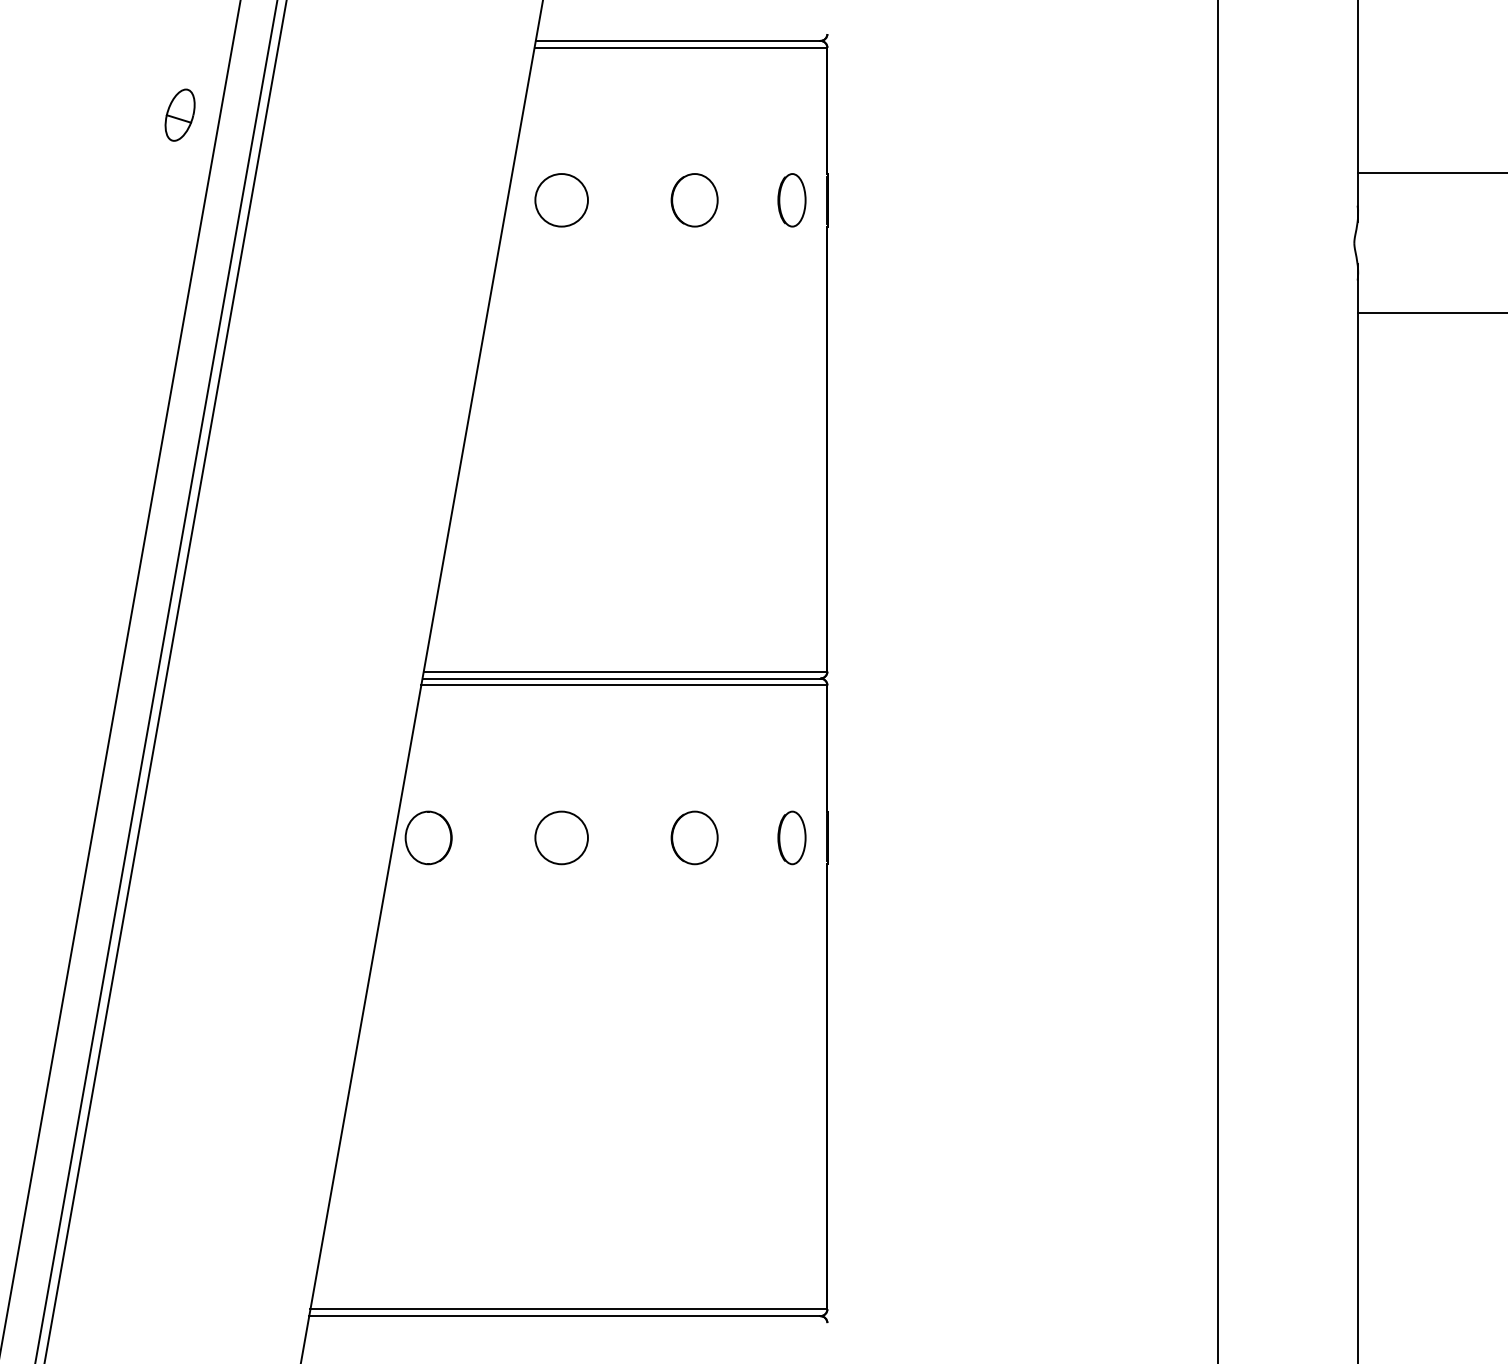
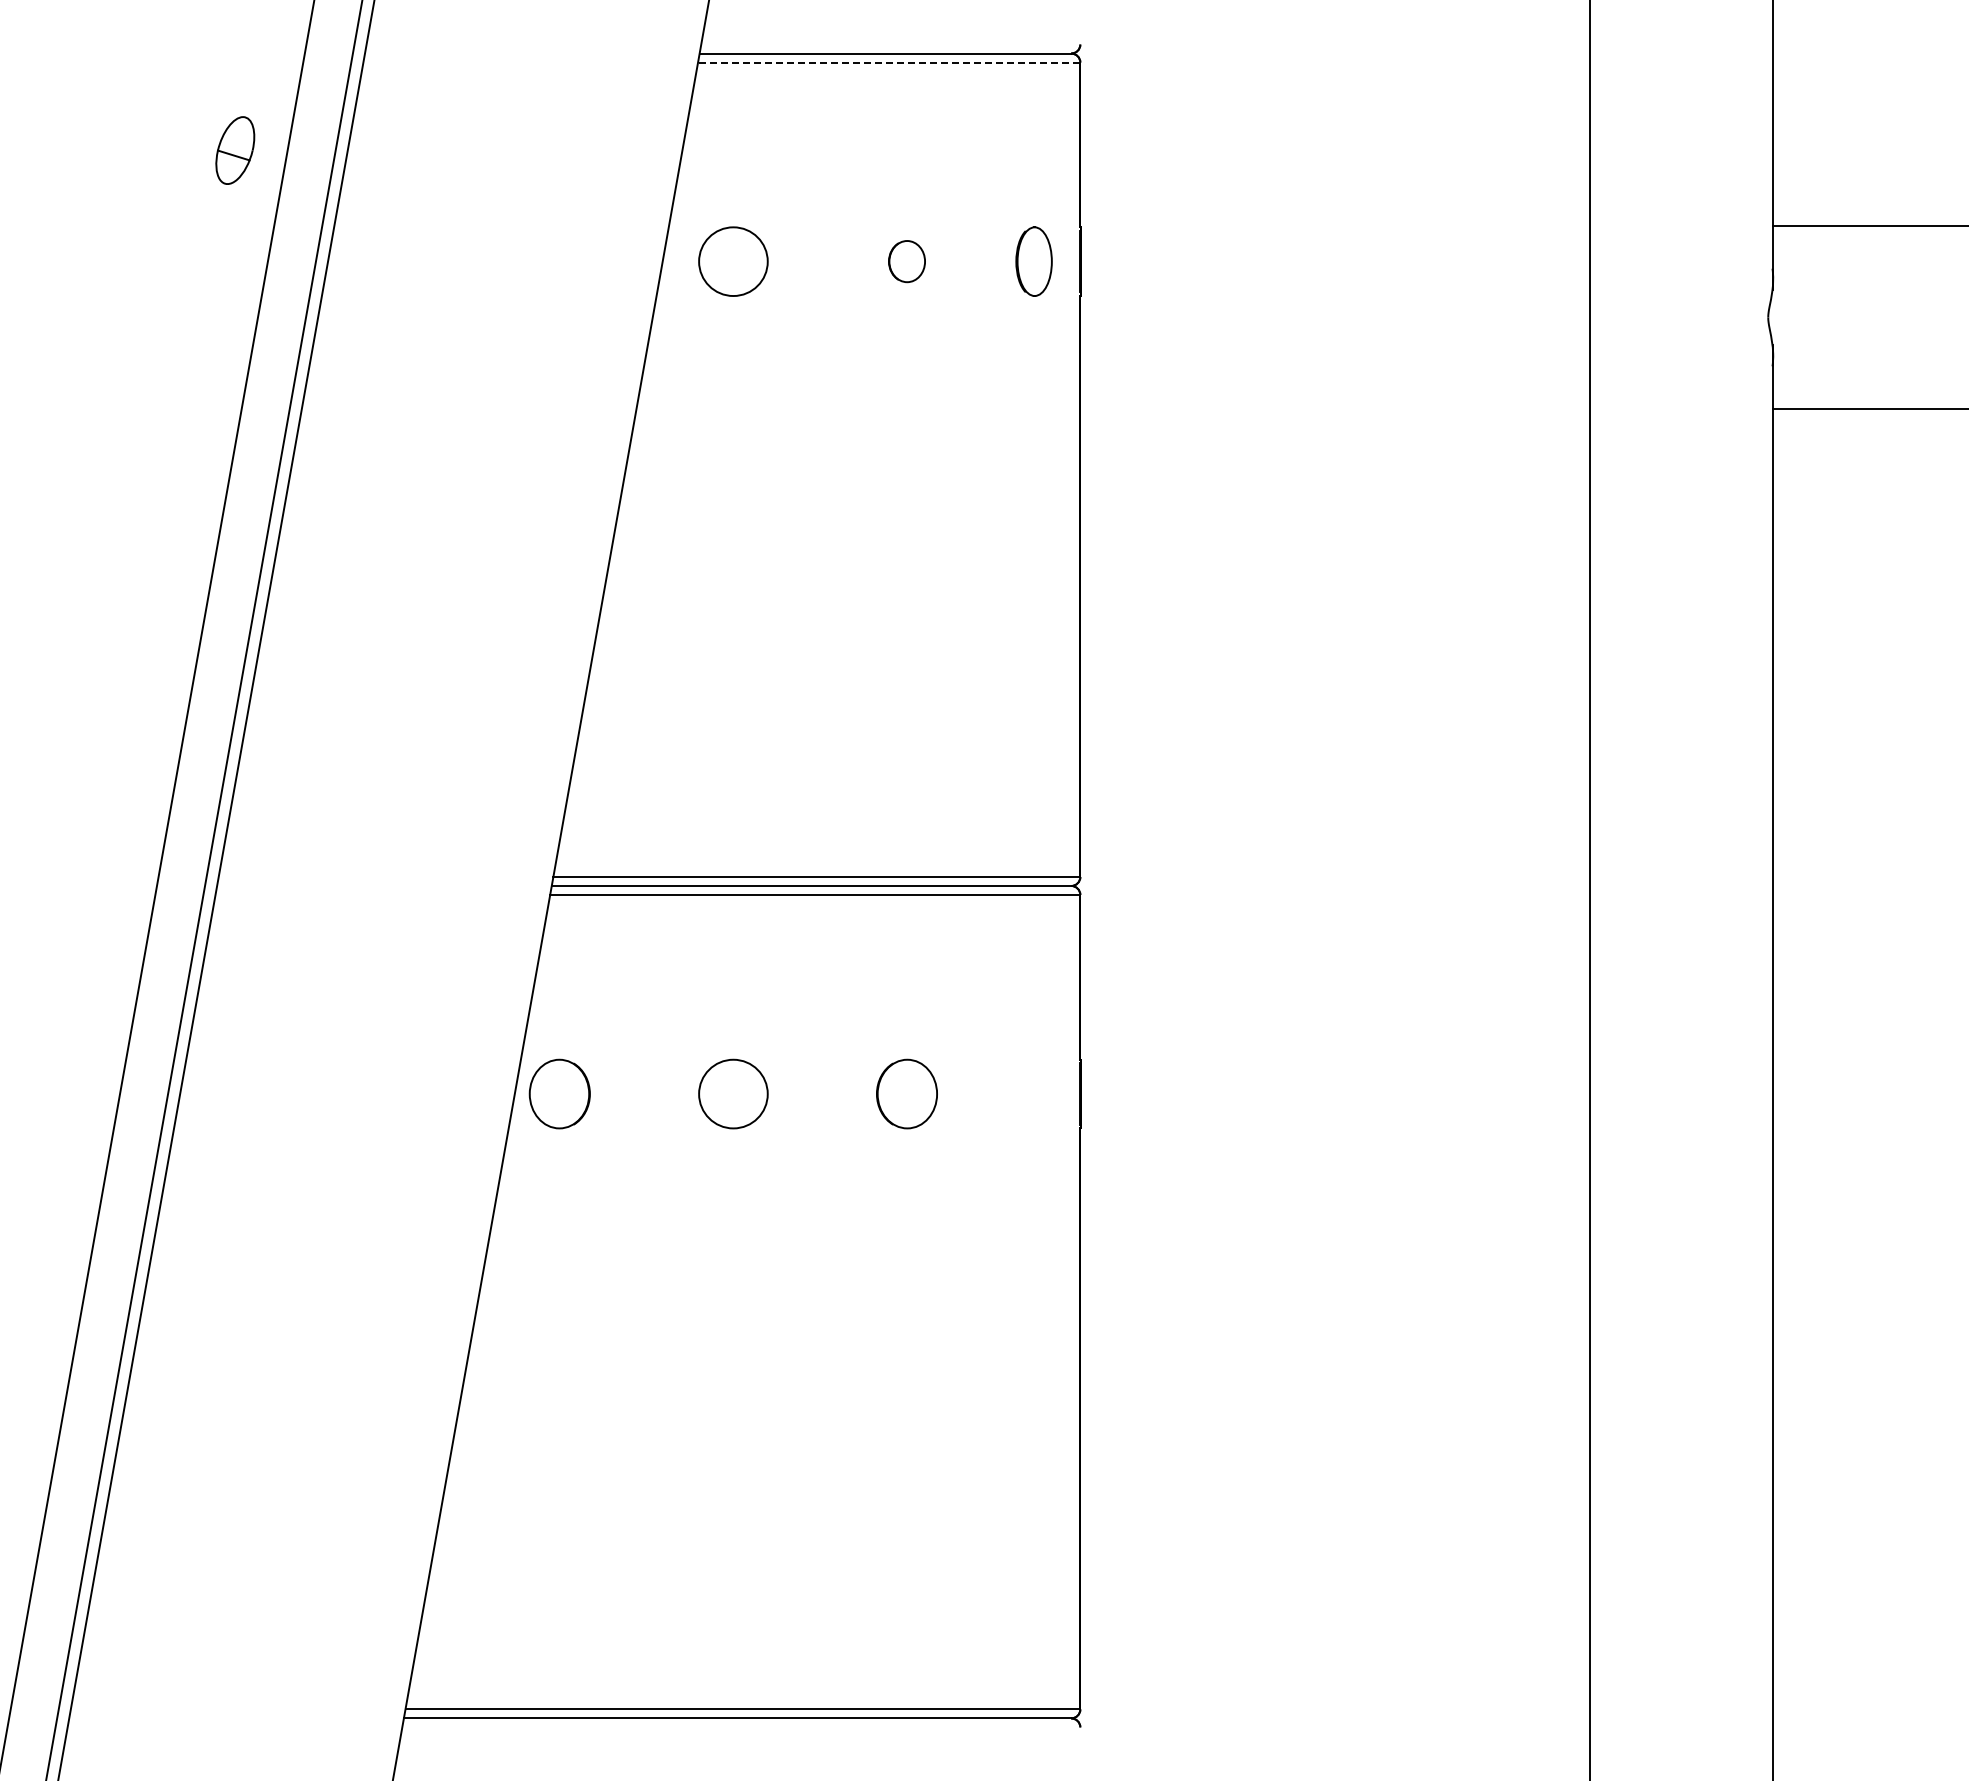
line: (680, 47) -> (888, 62), solid -> dashed
part: (694, 200) -> (906, 261), size x0.6
part: (791, 837) -> (1033, 1093), removed

